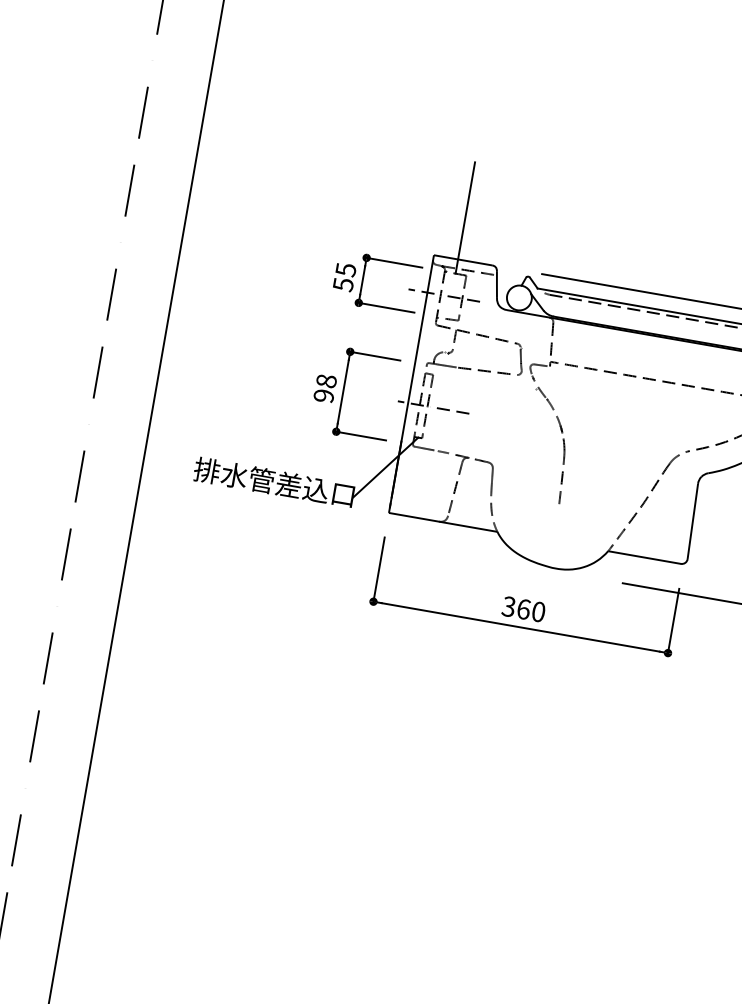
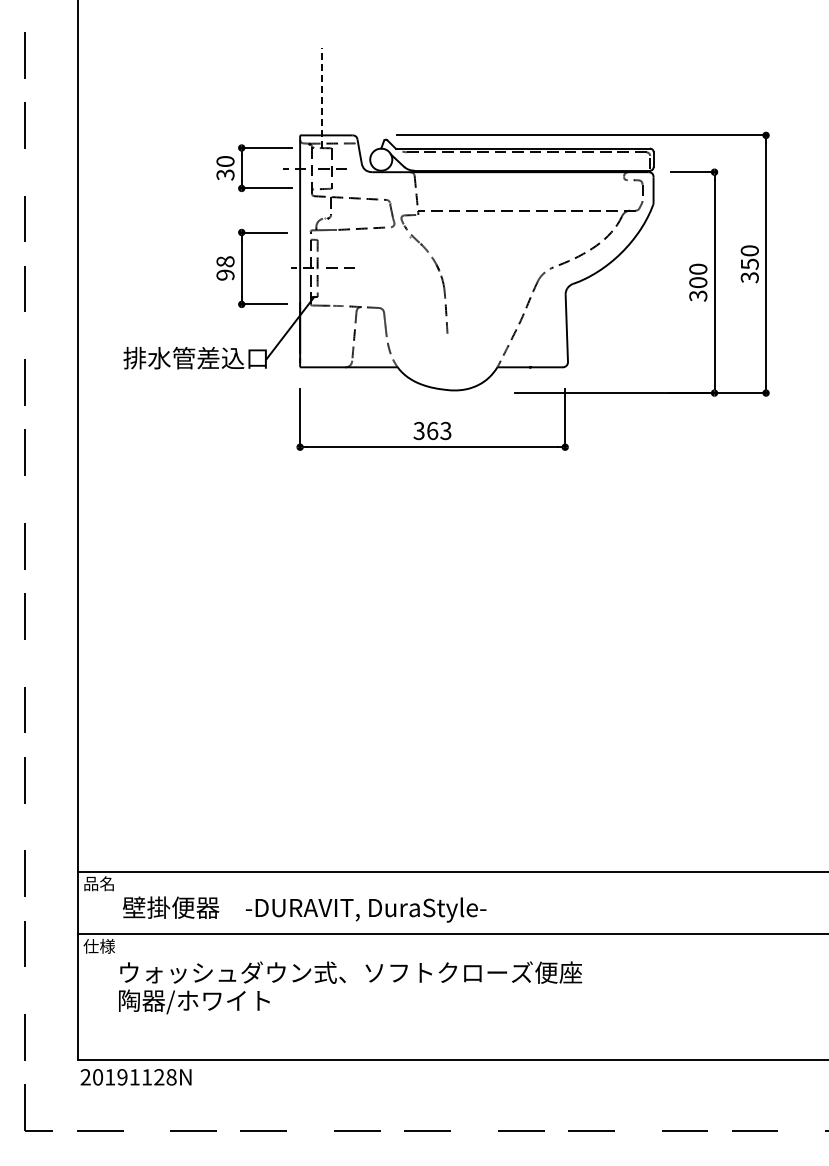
line: (465, 217) -> (321, 97), solid -> dashed
text: (344, 276) -> (225, 167), 55 -> 30
text: (538, 611) -> (445, 430), 360 -> 363

